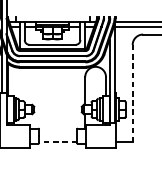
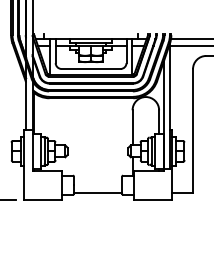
line: (133, 93) -> (193, 131), dashed -> solid
line: (57, 141) -> (97, 192), dashed -> solid

